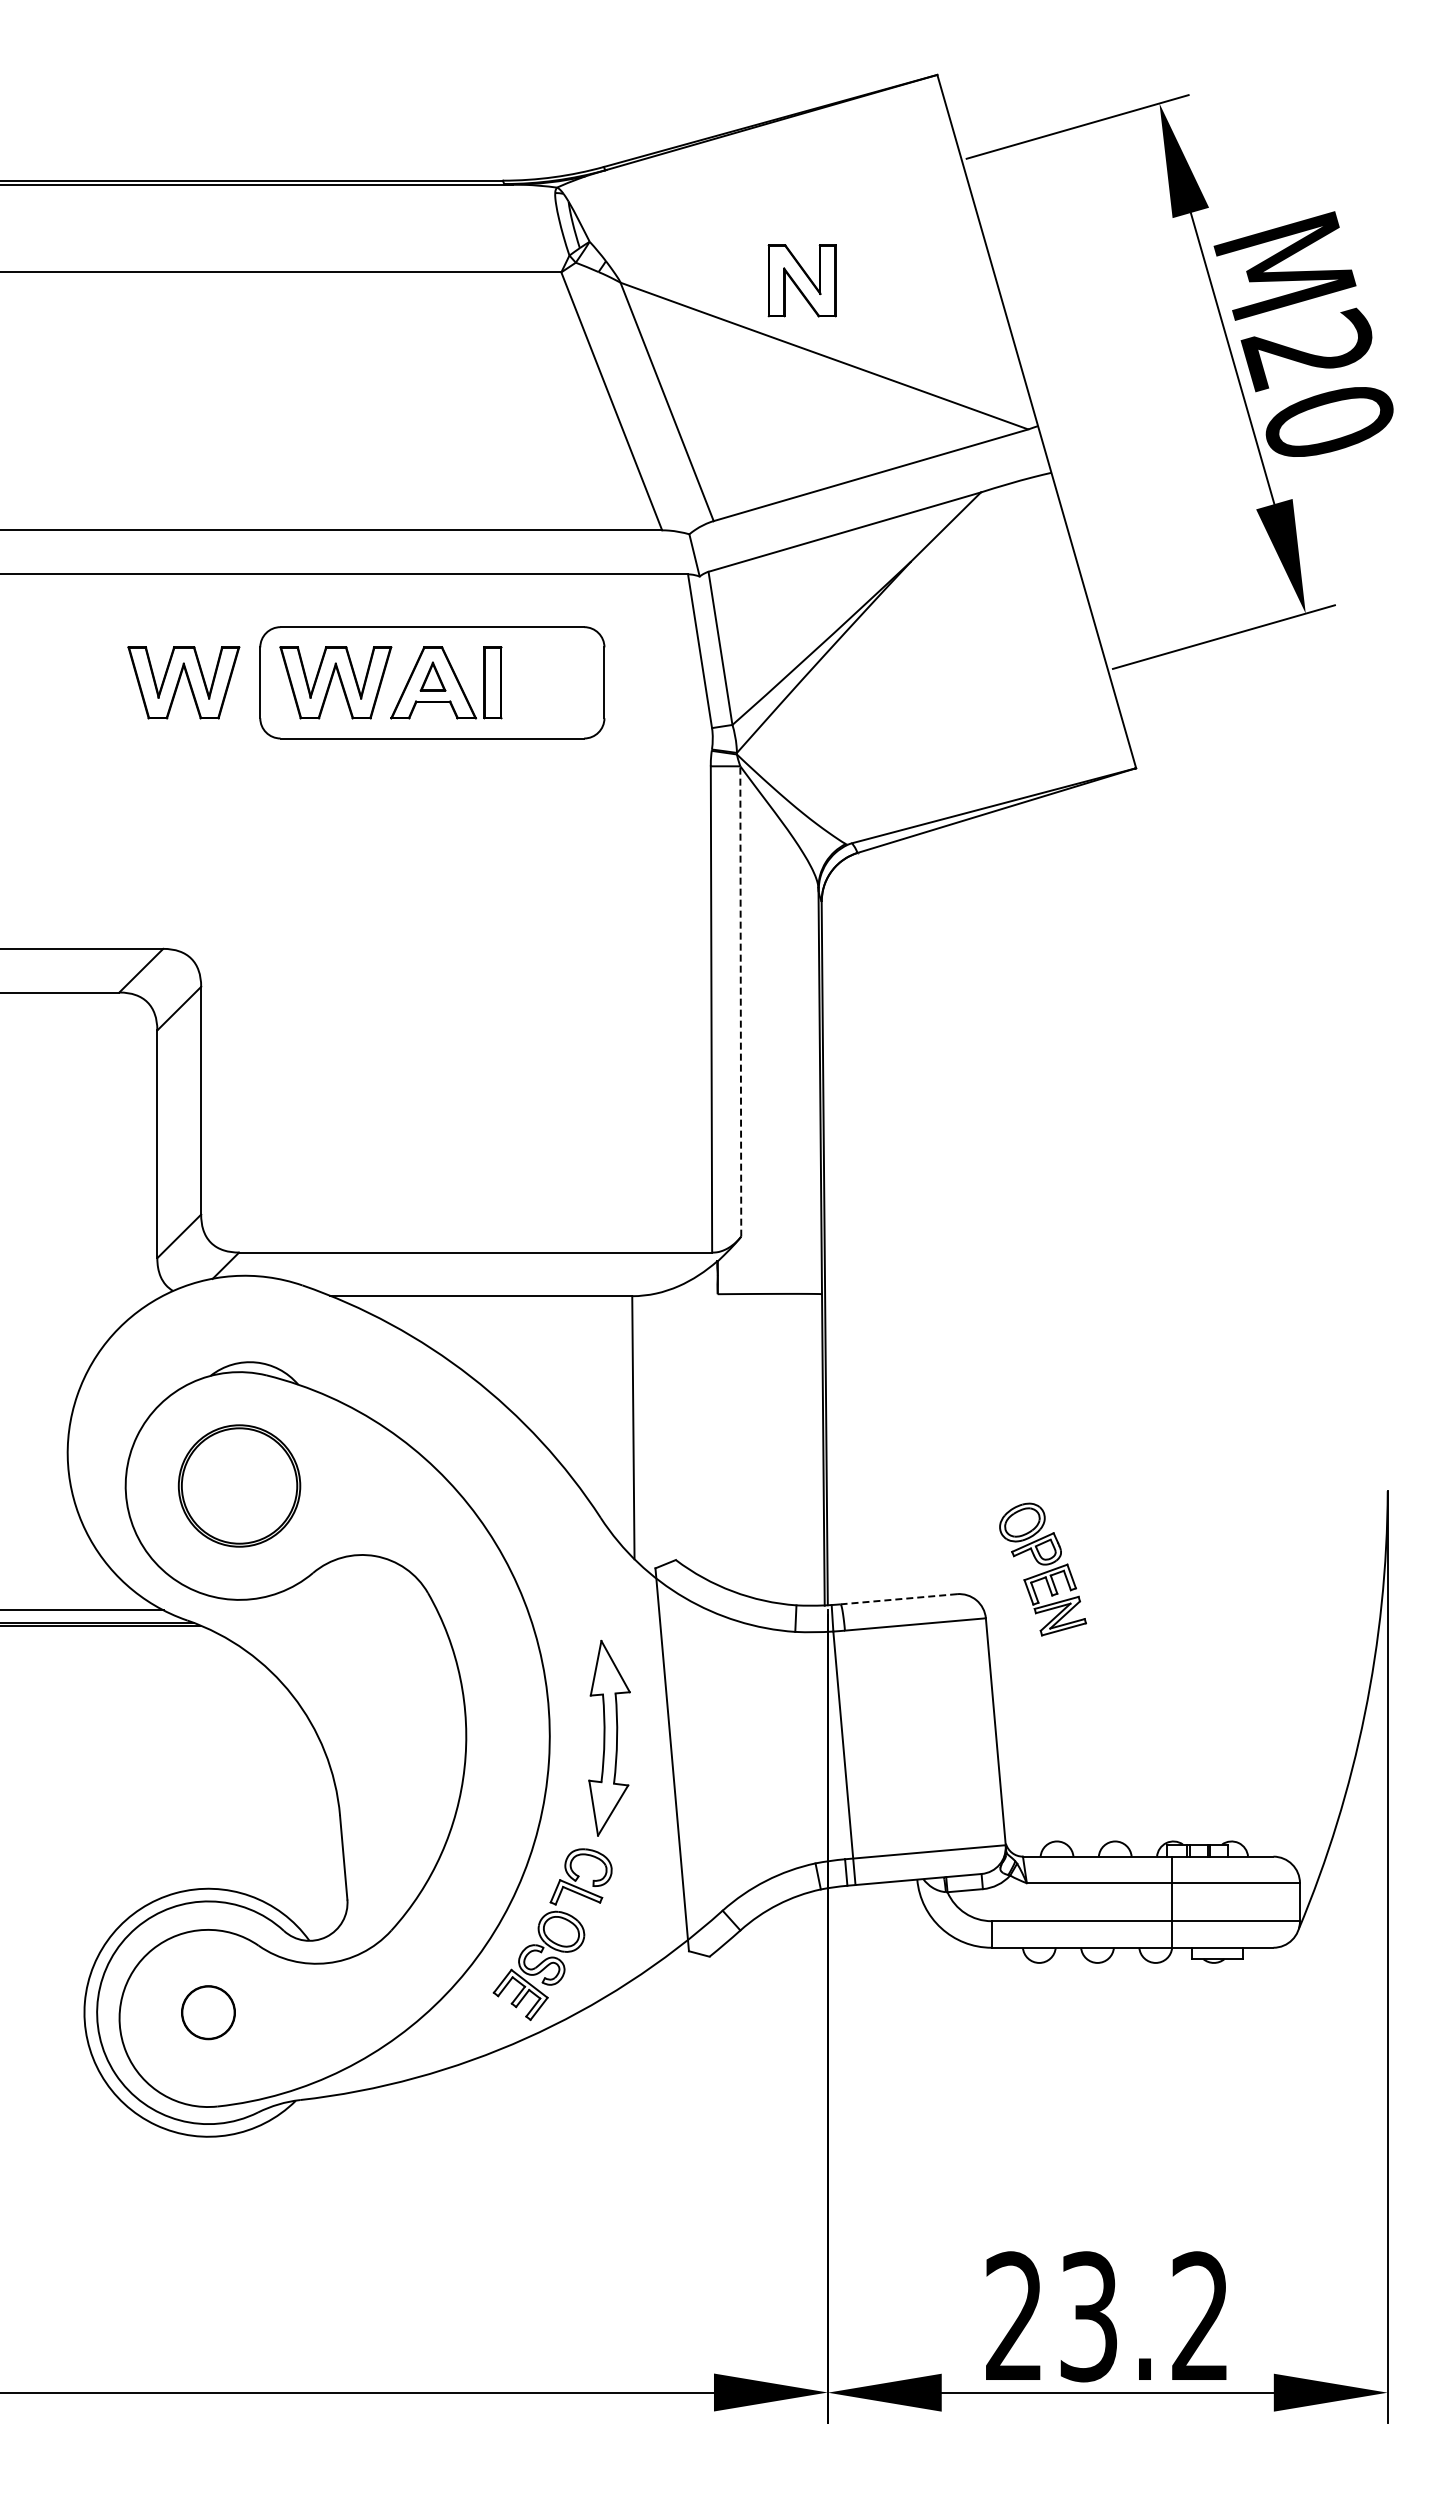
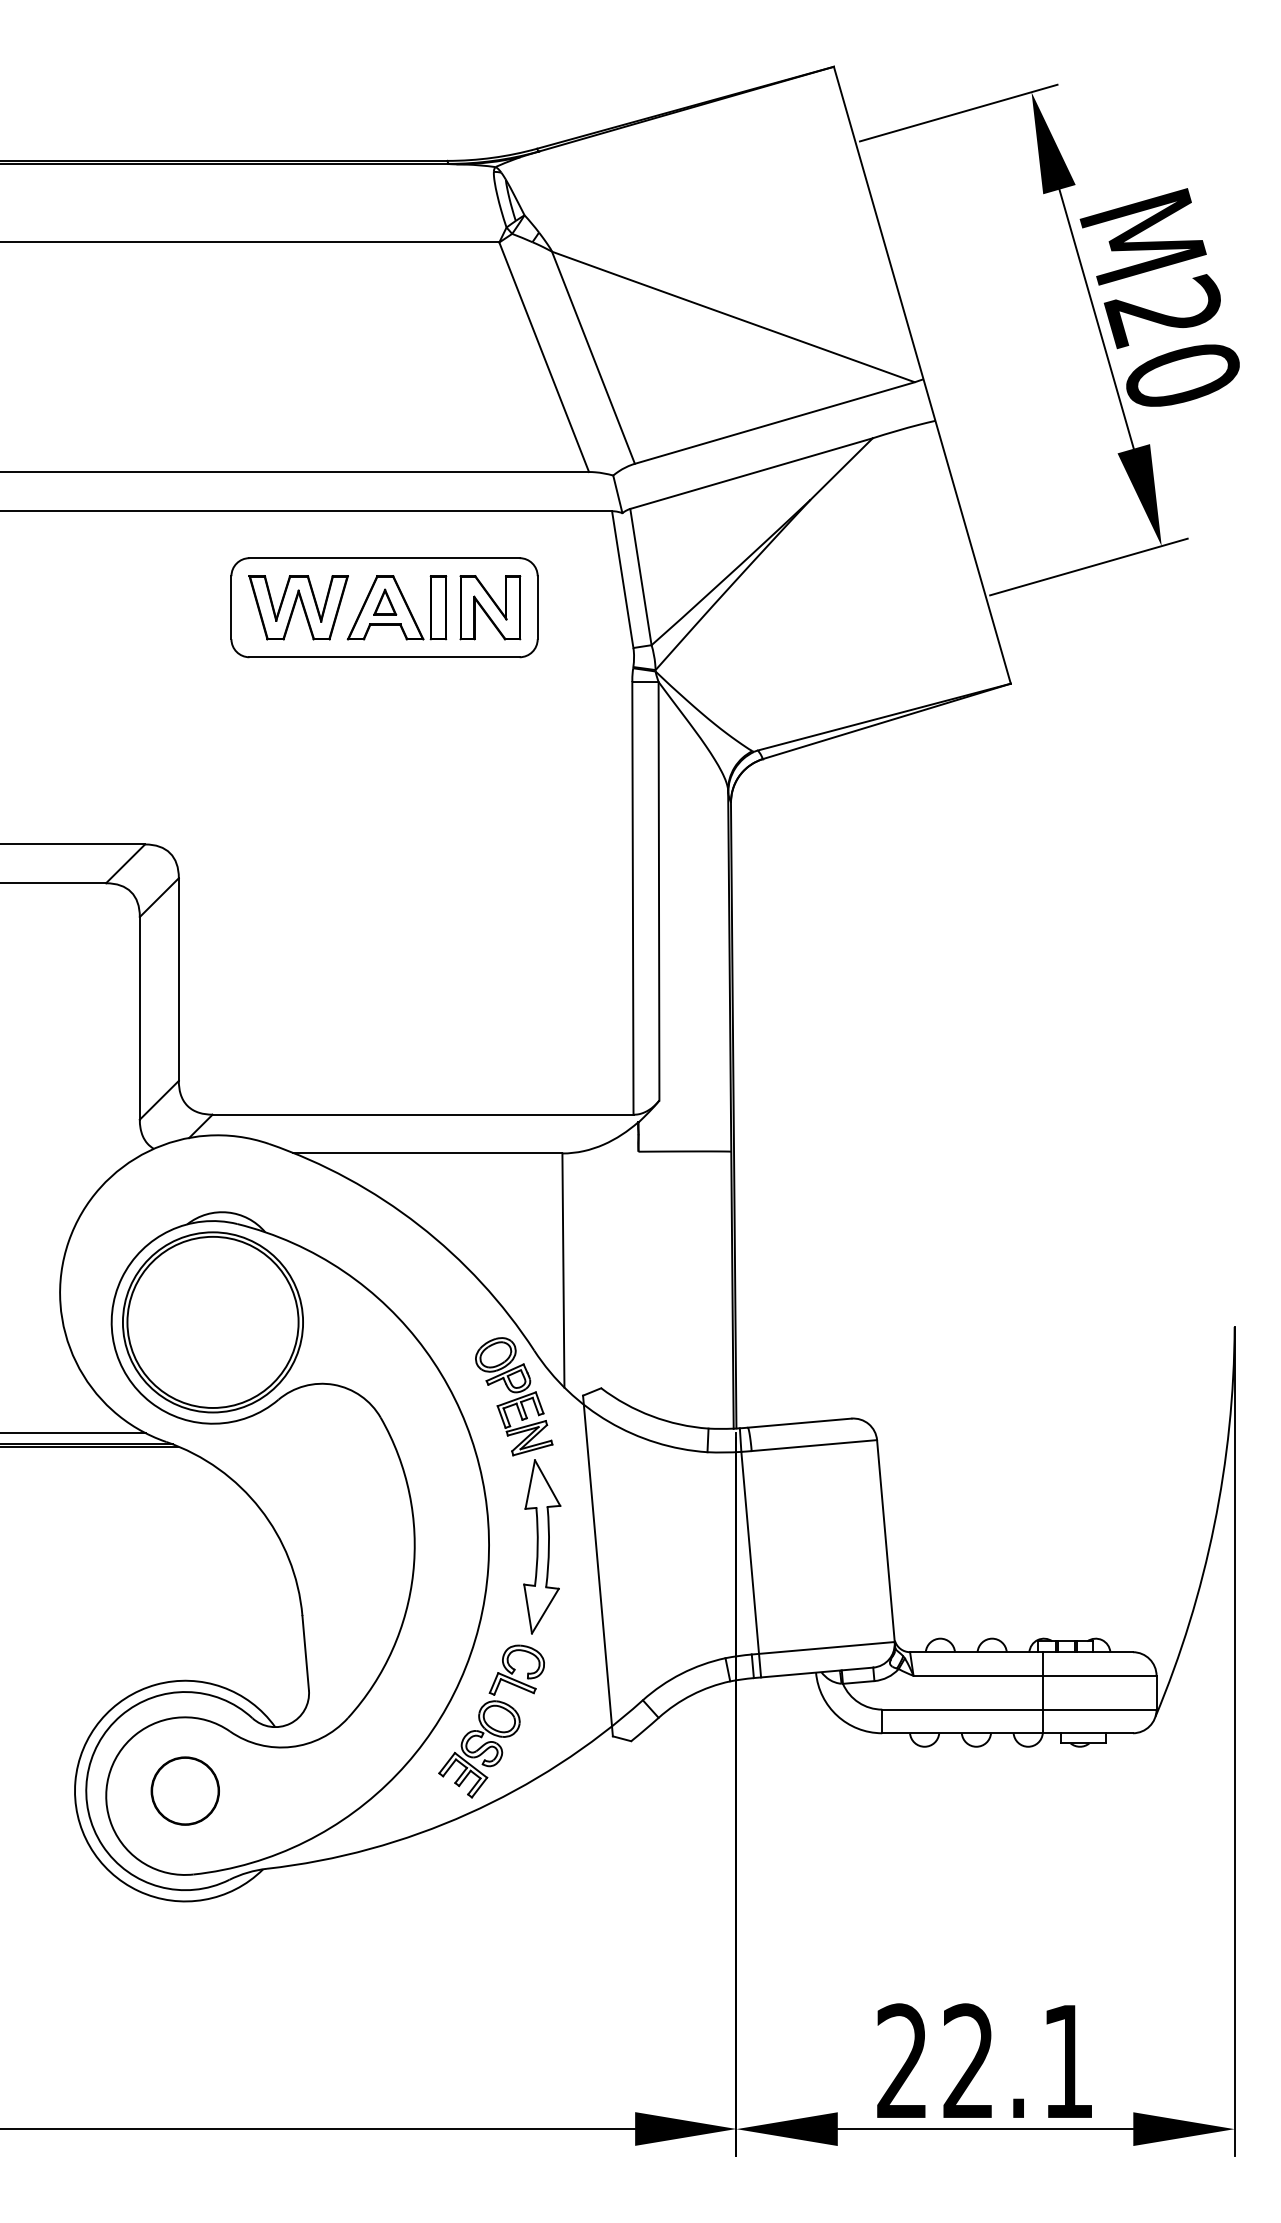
part: (801, 280) -> (489, 607), moved
part: (183, 682) -> (163, 607), removed
line: (740, 1001) -> (658, 891), dashed -> solid
part: (239, 1485) -> (212, 1321), size x1.67
part: (1042, 1569) -> (513, 1396), moved
line: (898, 1599) -> (799, 1423), dashed -> solid
part: (208, 2012) -> (185, 1790), size x1.43
text: (1143, 2316) -> (1017, 2061), 23.2 -> 22.1

